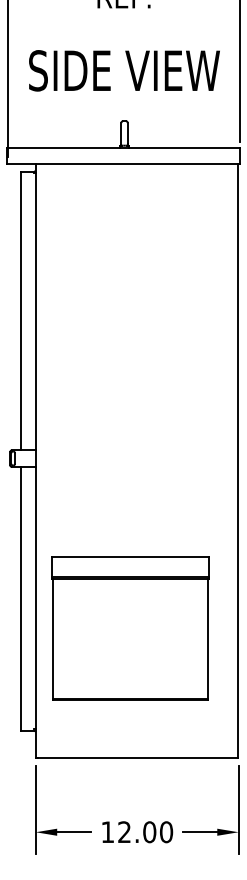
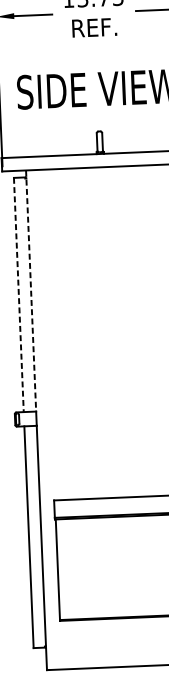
line: (35, 307) -> (31, 291), solid -> dashed
line: (20, 311) -> (18, 295), solid -> dashed

